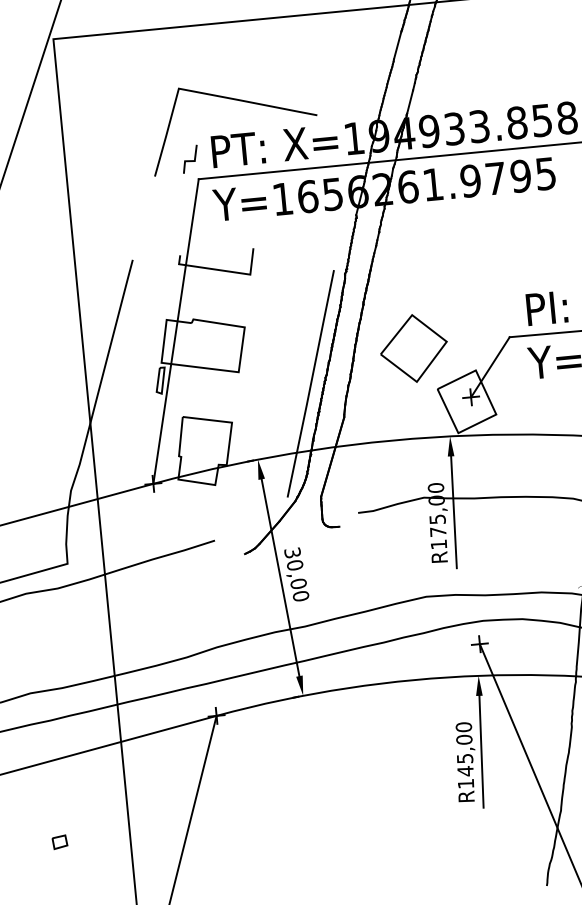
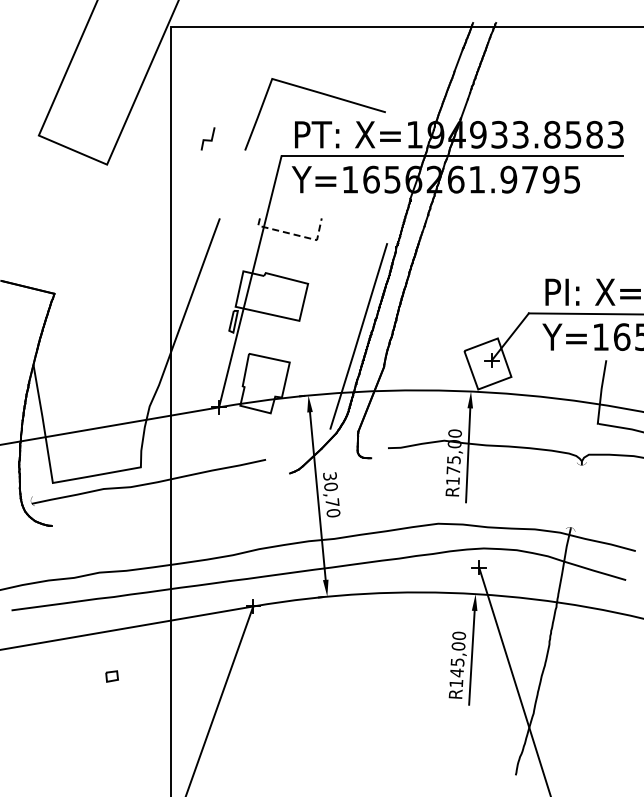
line: (189, 160) -> (207, 139), moved
line: (223, 270) -> (294, 234), solid -> dashed
part: (413, 348) -> (447, 315), removed
text: (298, 583) -> (332, 502), 30,00 -> 30,70
part: (59, 842) -> (111, 676), moved

